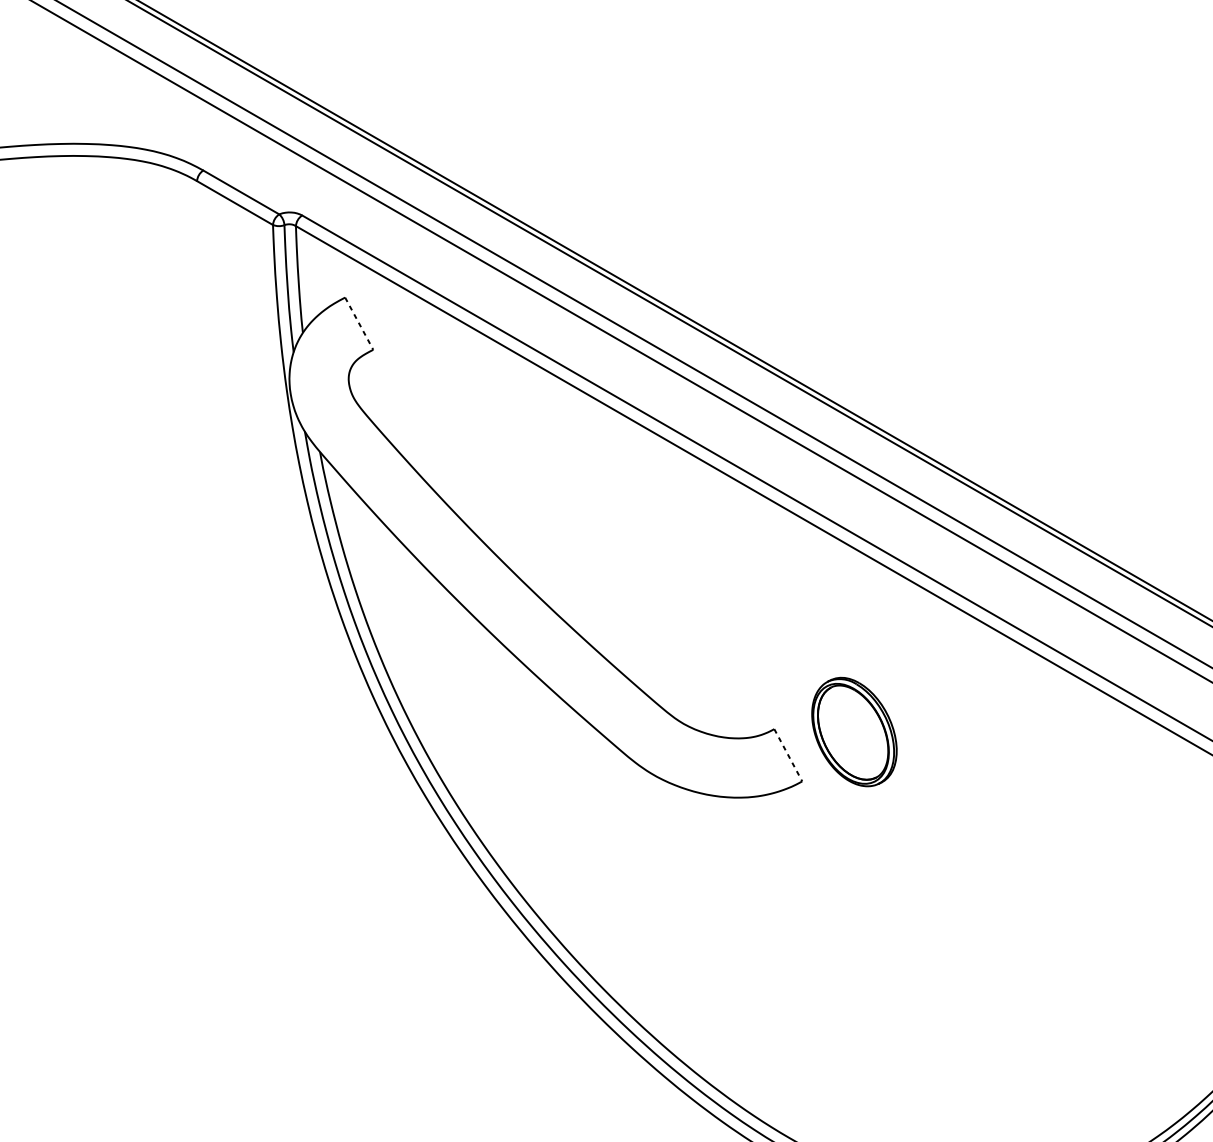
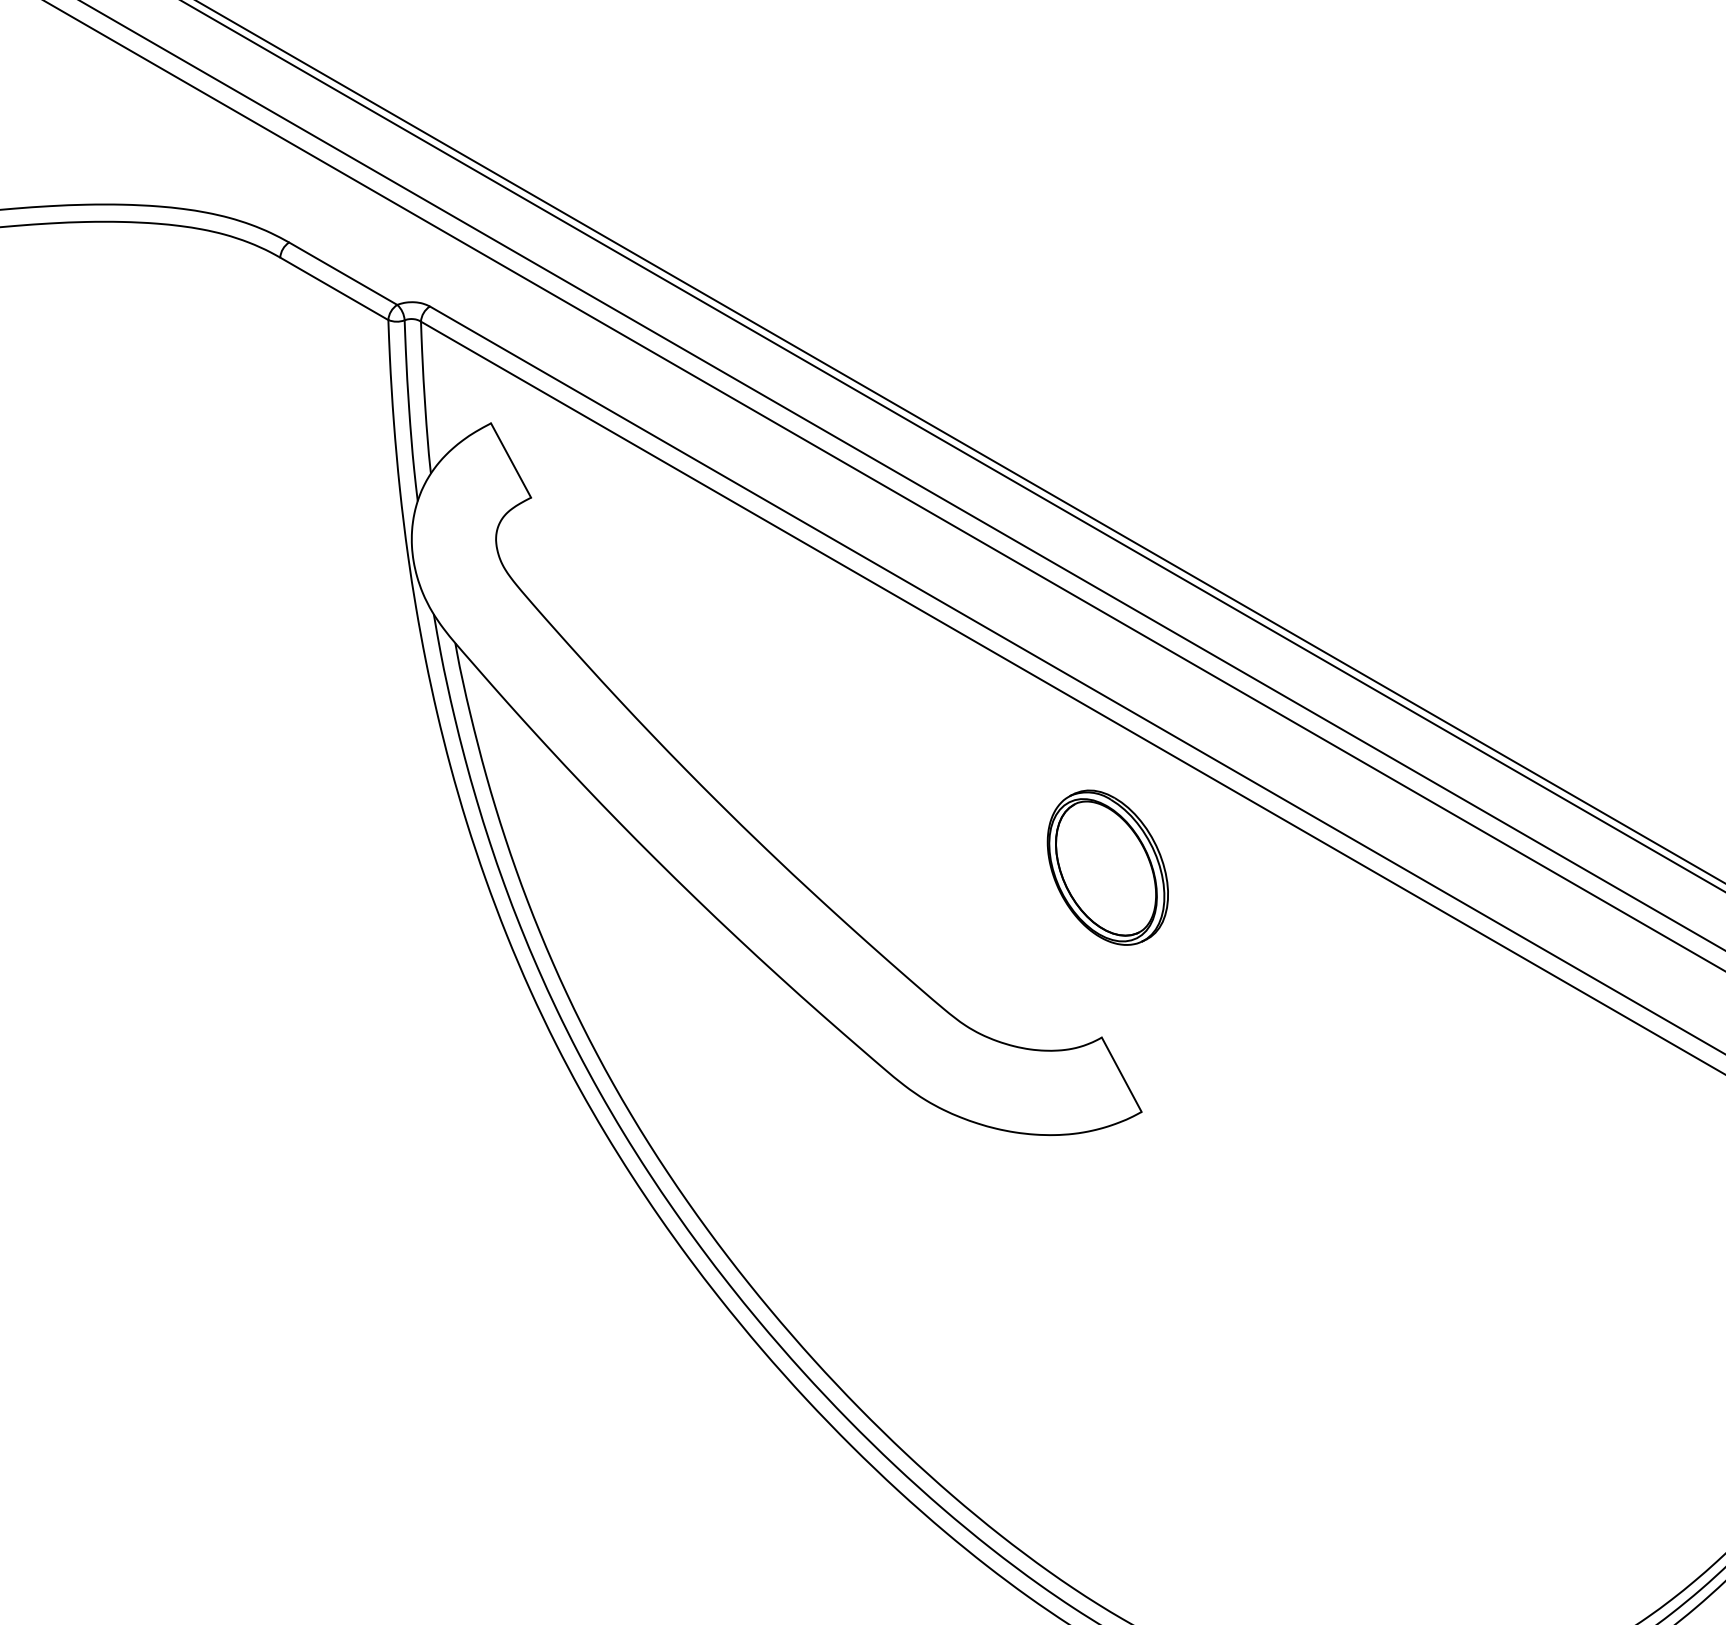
line: (359, 323) -> (511, 460), dashed -> solid
part: (854, 731) -> (1107, 867), moved
line: (788, 755) -> (1121, 1075), dashed -> solid

